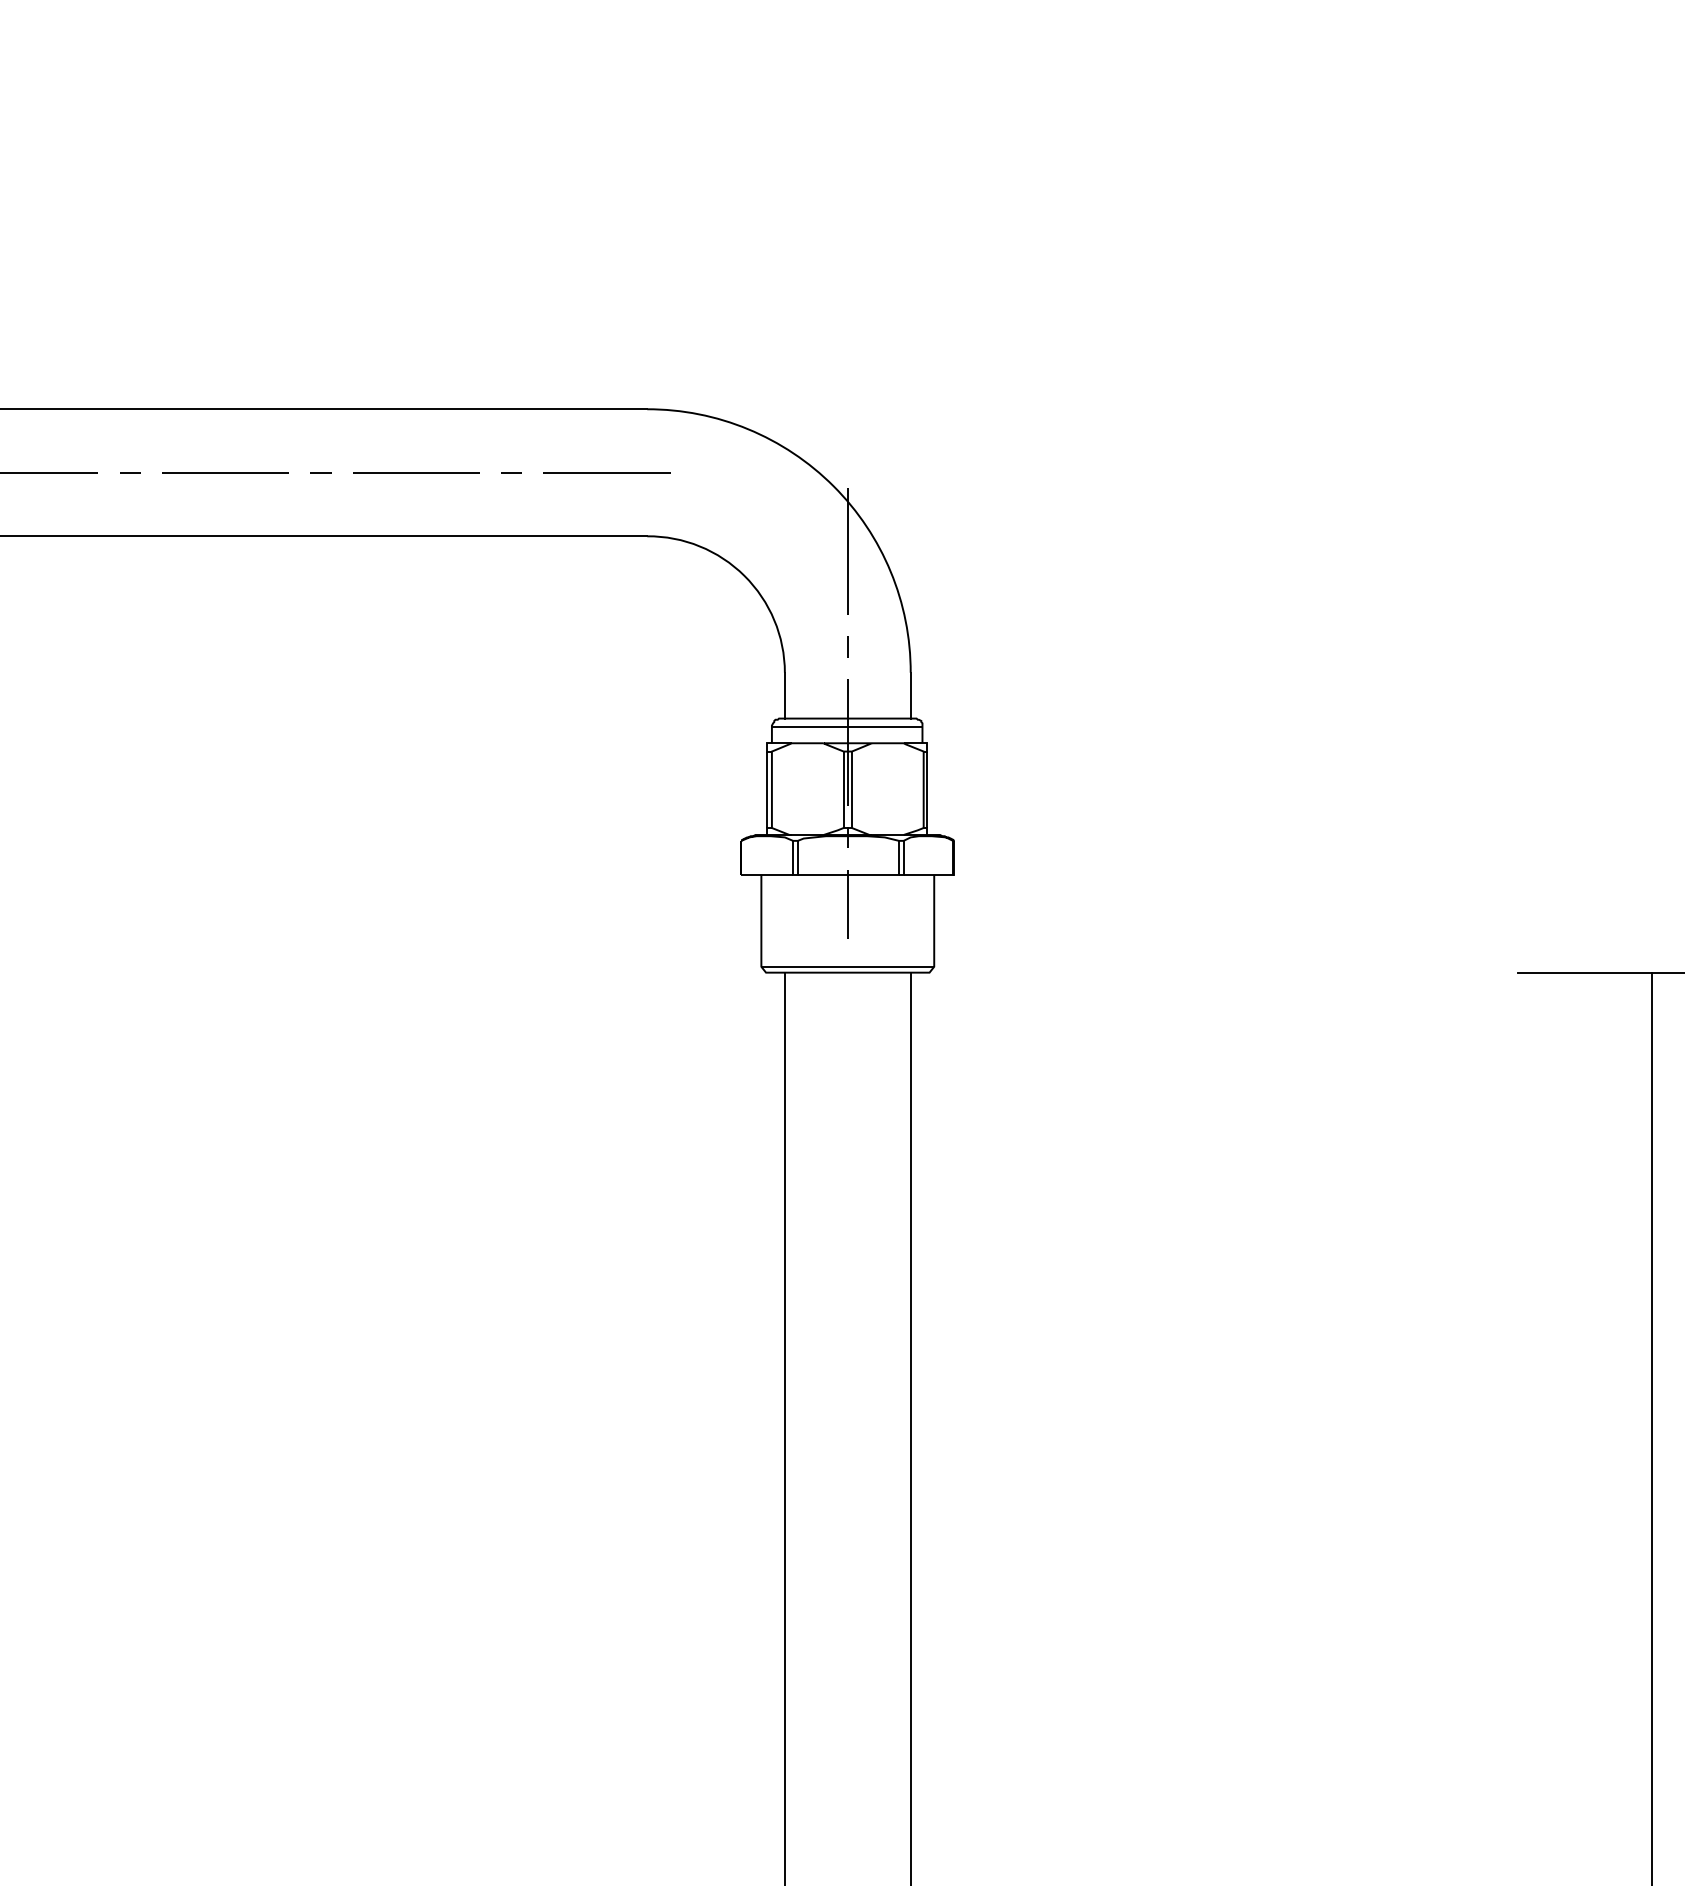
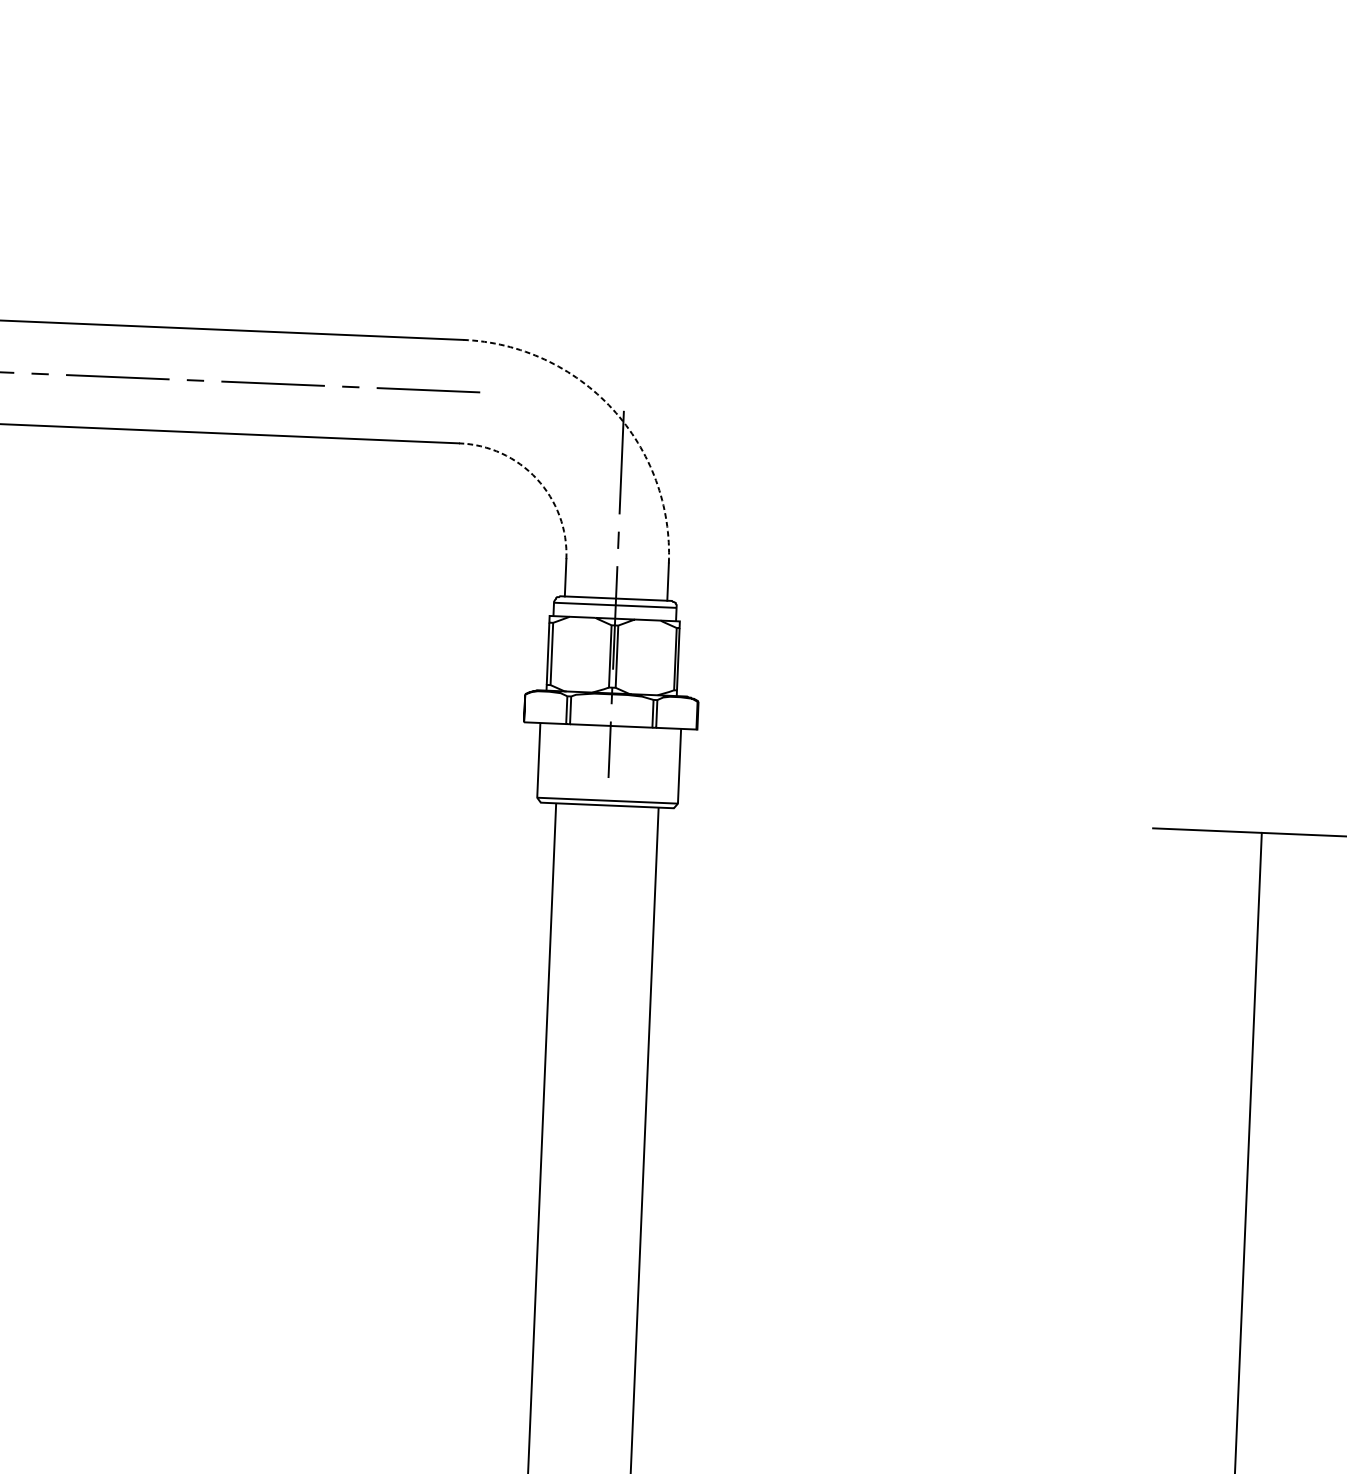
arc: (833, 486) -> (612, 409), solid -> dashed
arc: (744, 575) -> (536, 478), solid -> dashed

